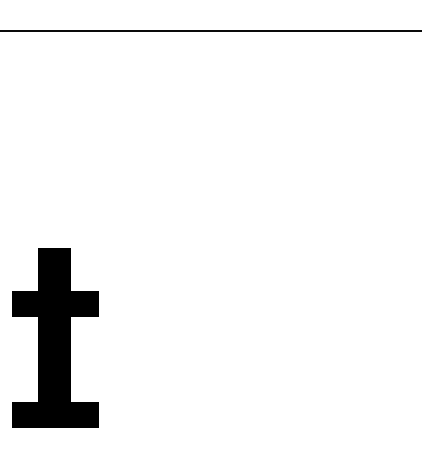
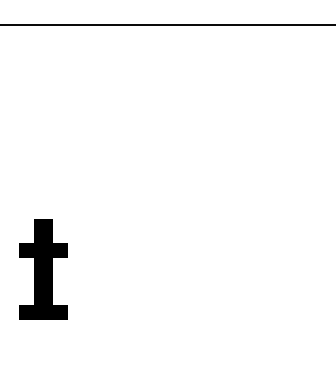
part: (55, 337) -> (44, 268), size x0.7

